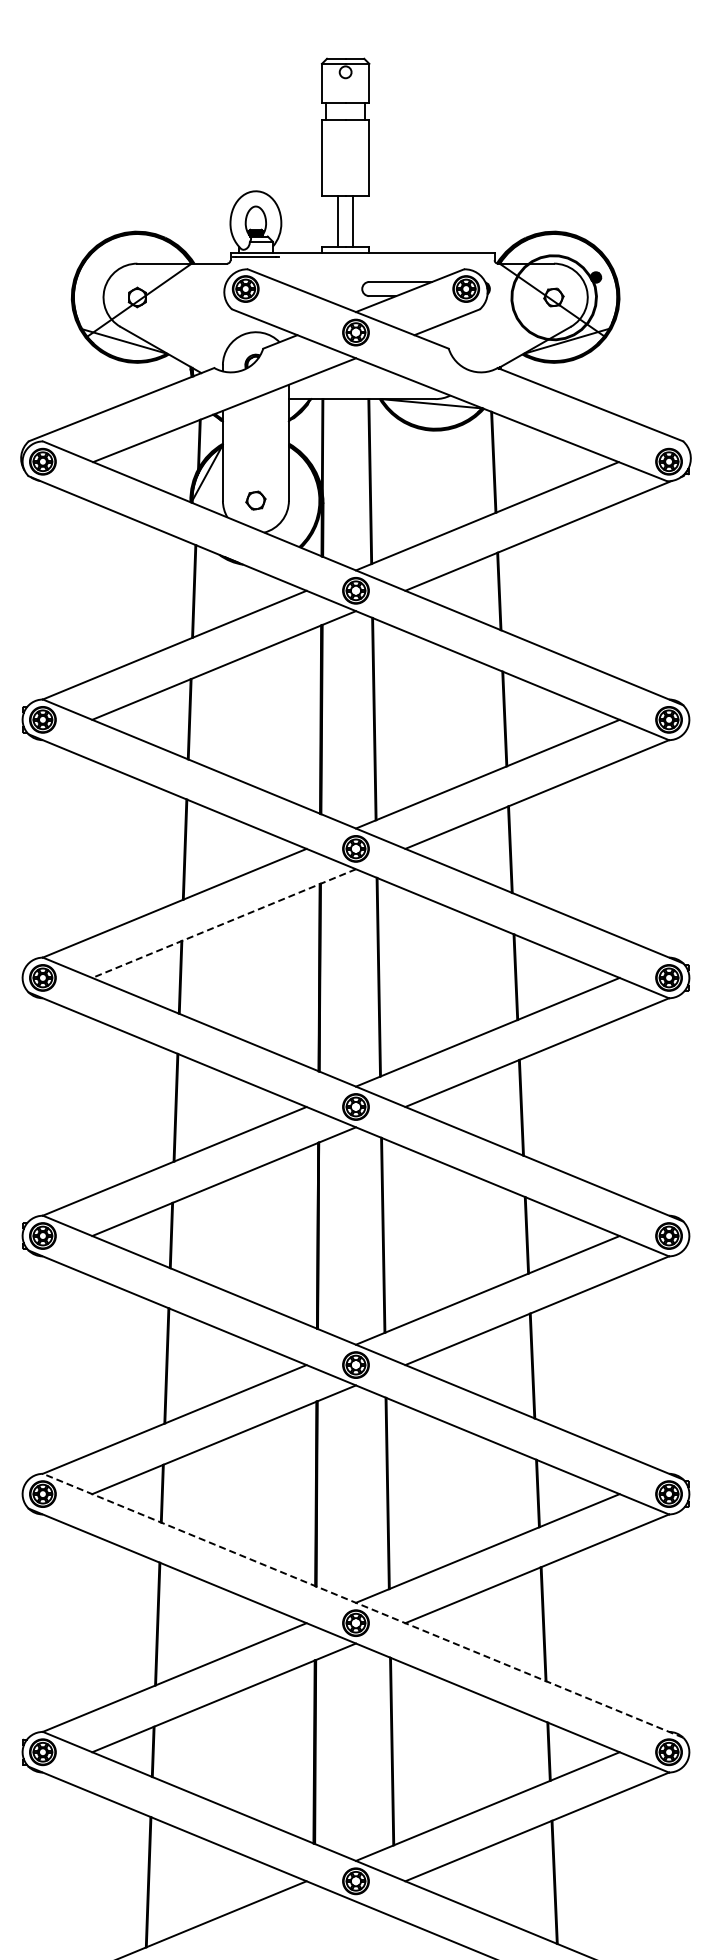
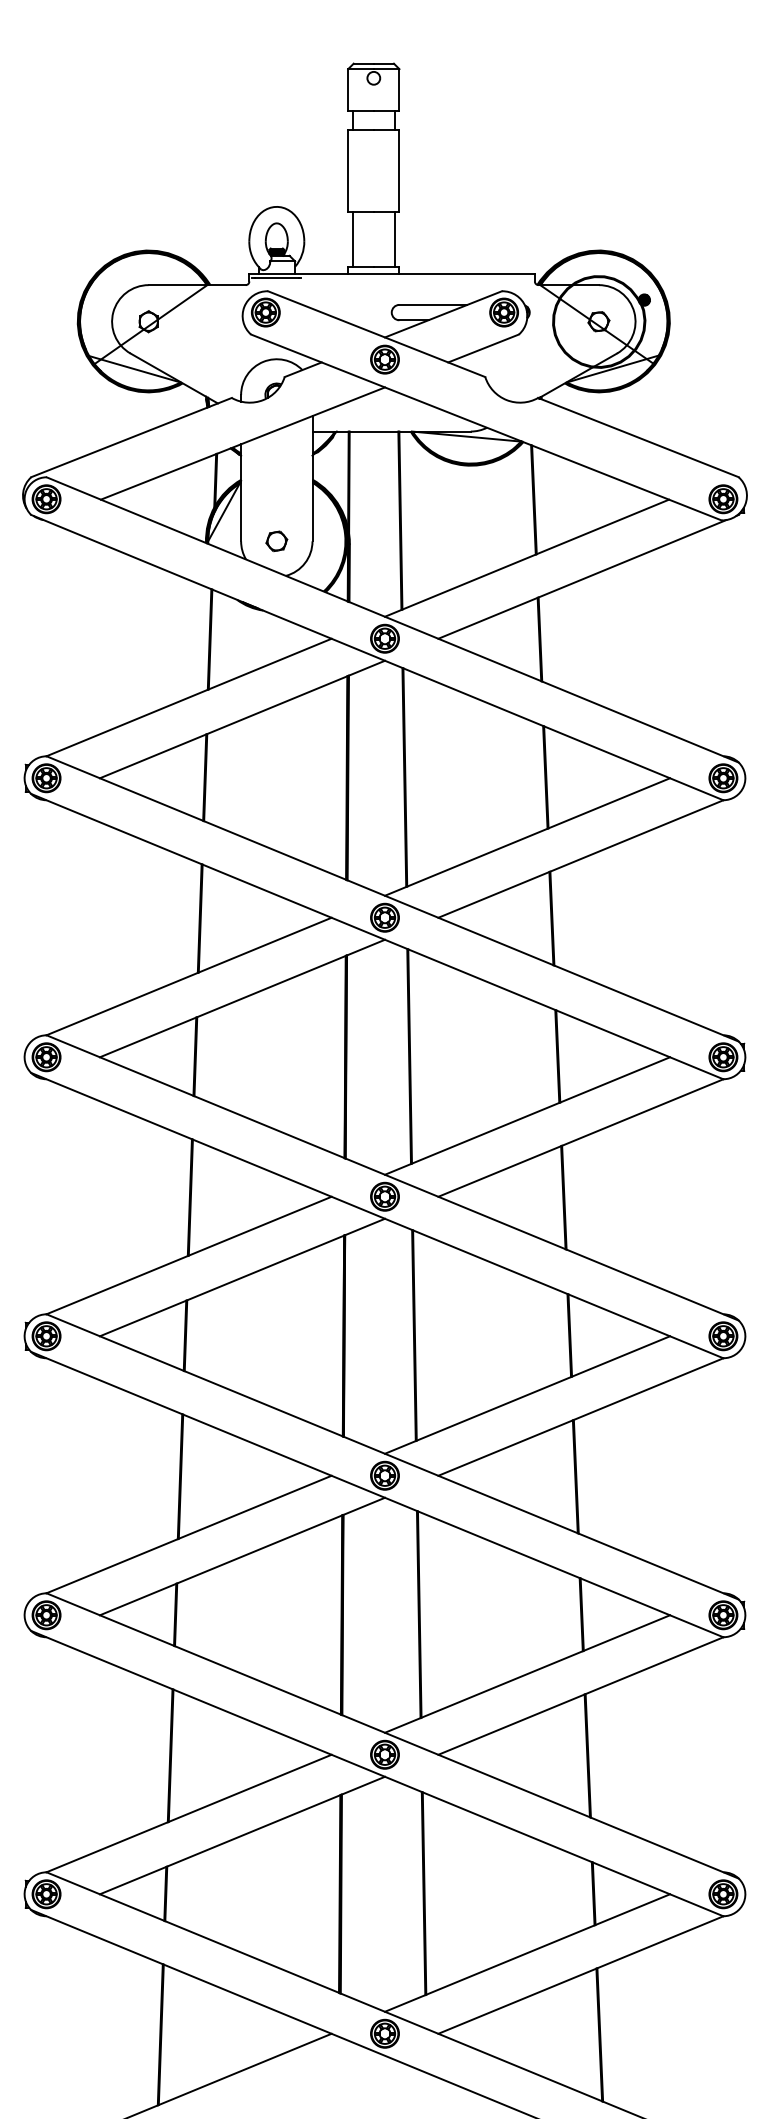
line: (338, 220) -> (395, 238), moved
line: (353, 220) -> (353, 238), moved
line: (224, 923) -> (242, 998), dashed -> solid
line: (362, 1605) -> (392, 1735), dashed -> solid

